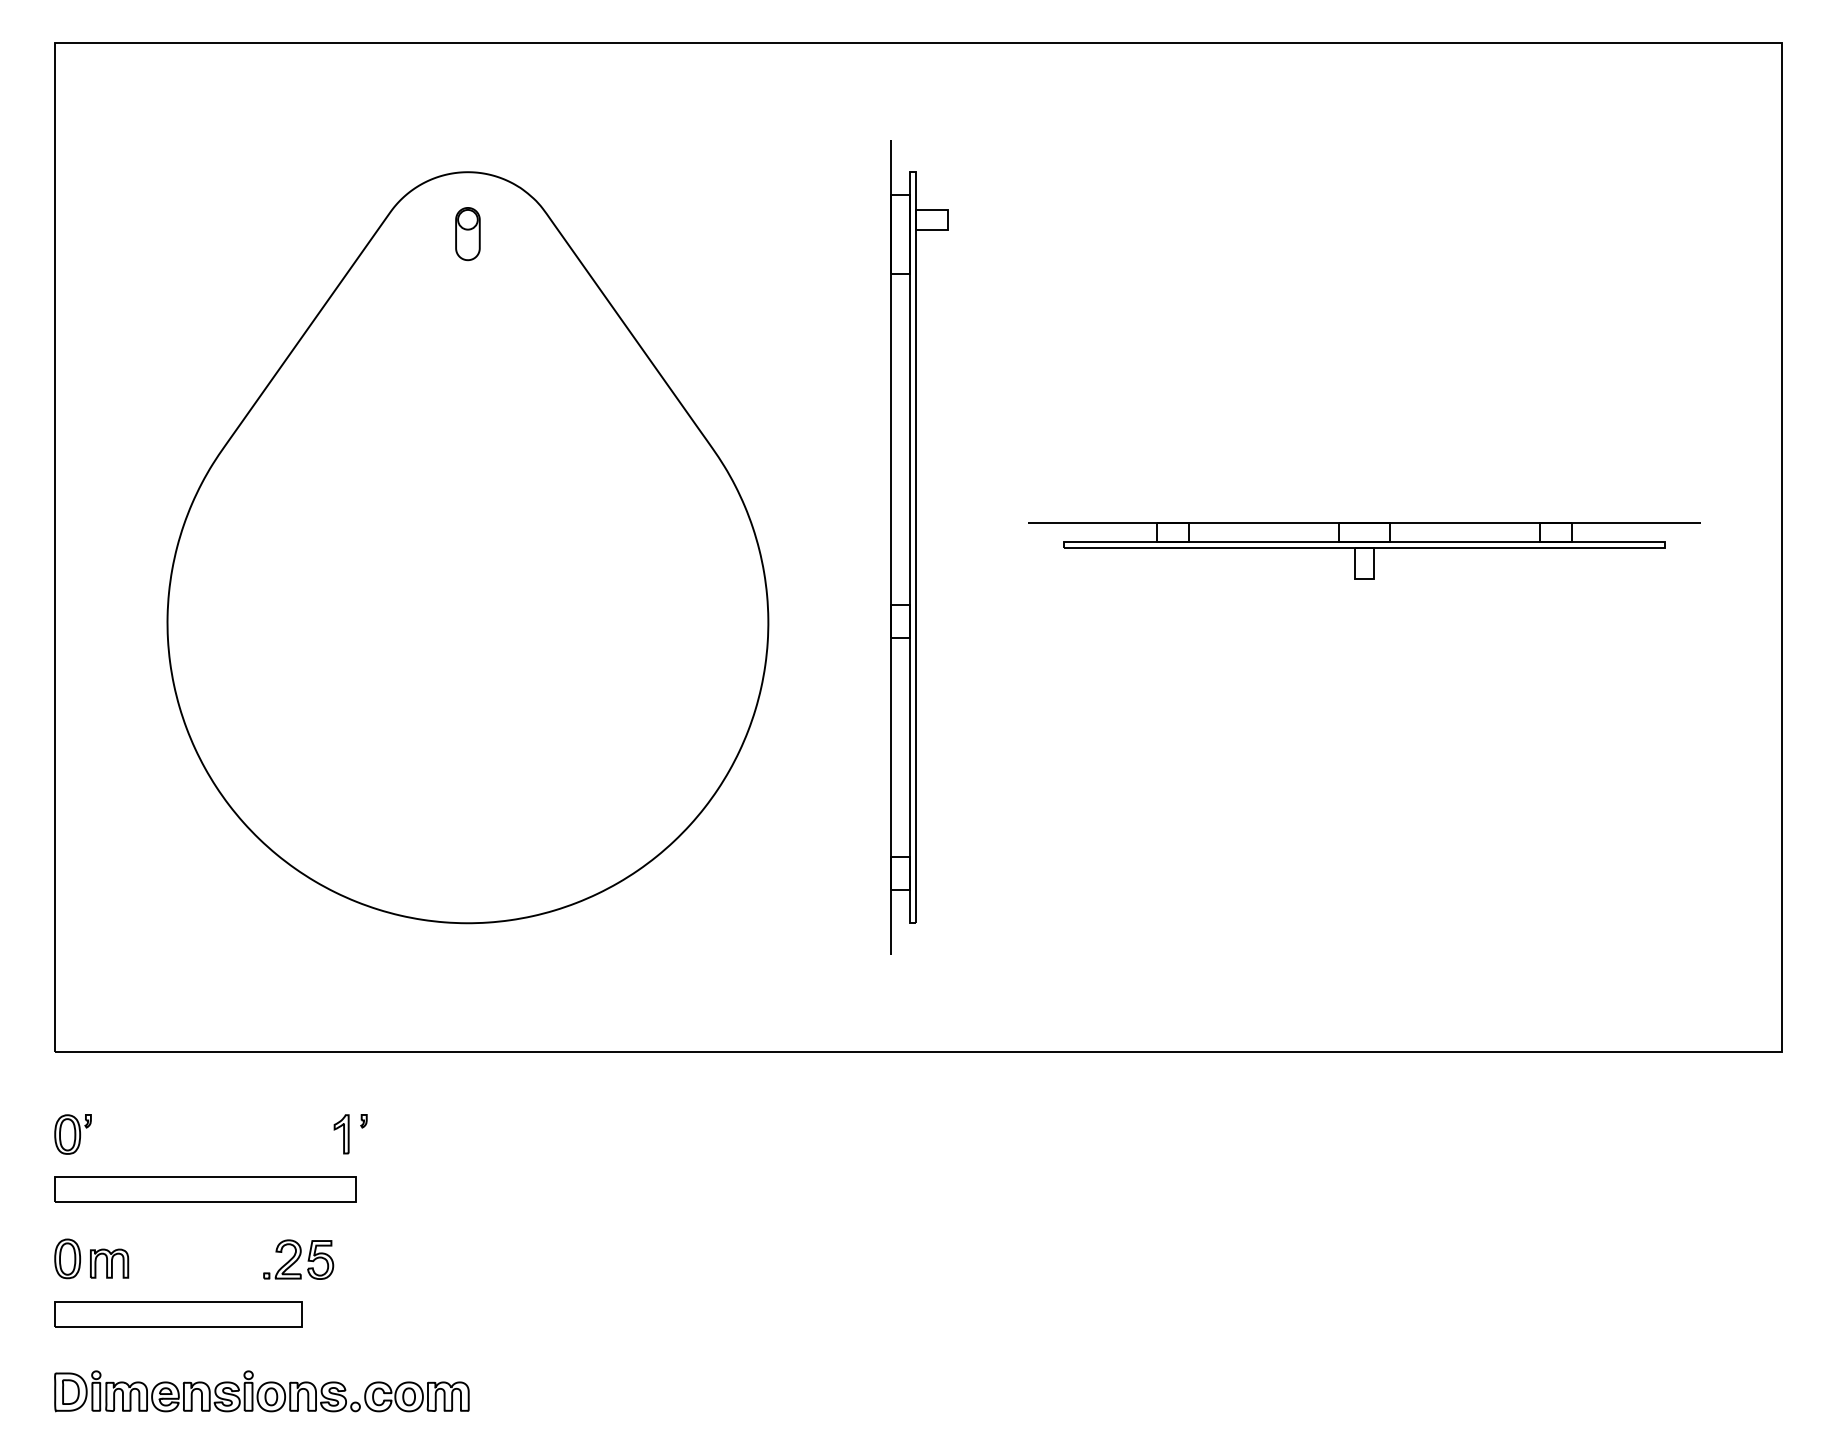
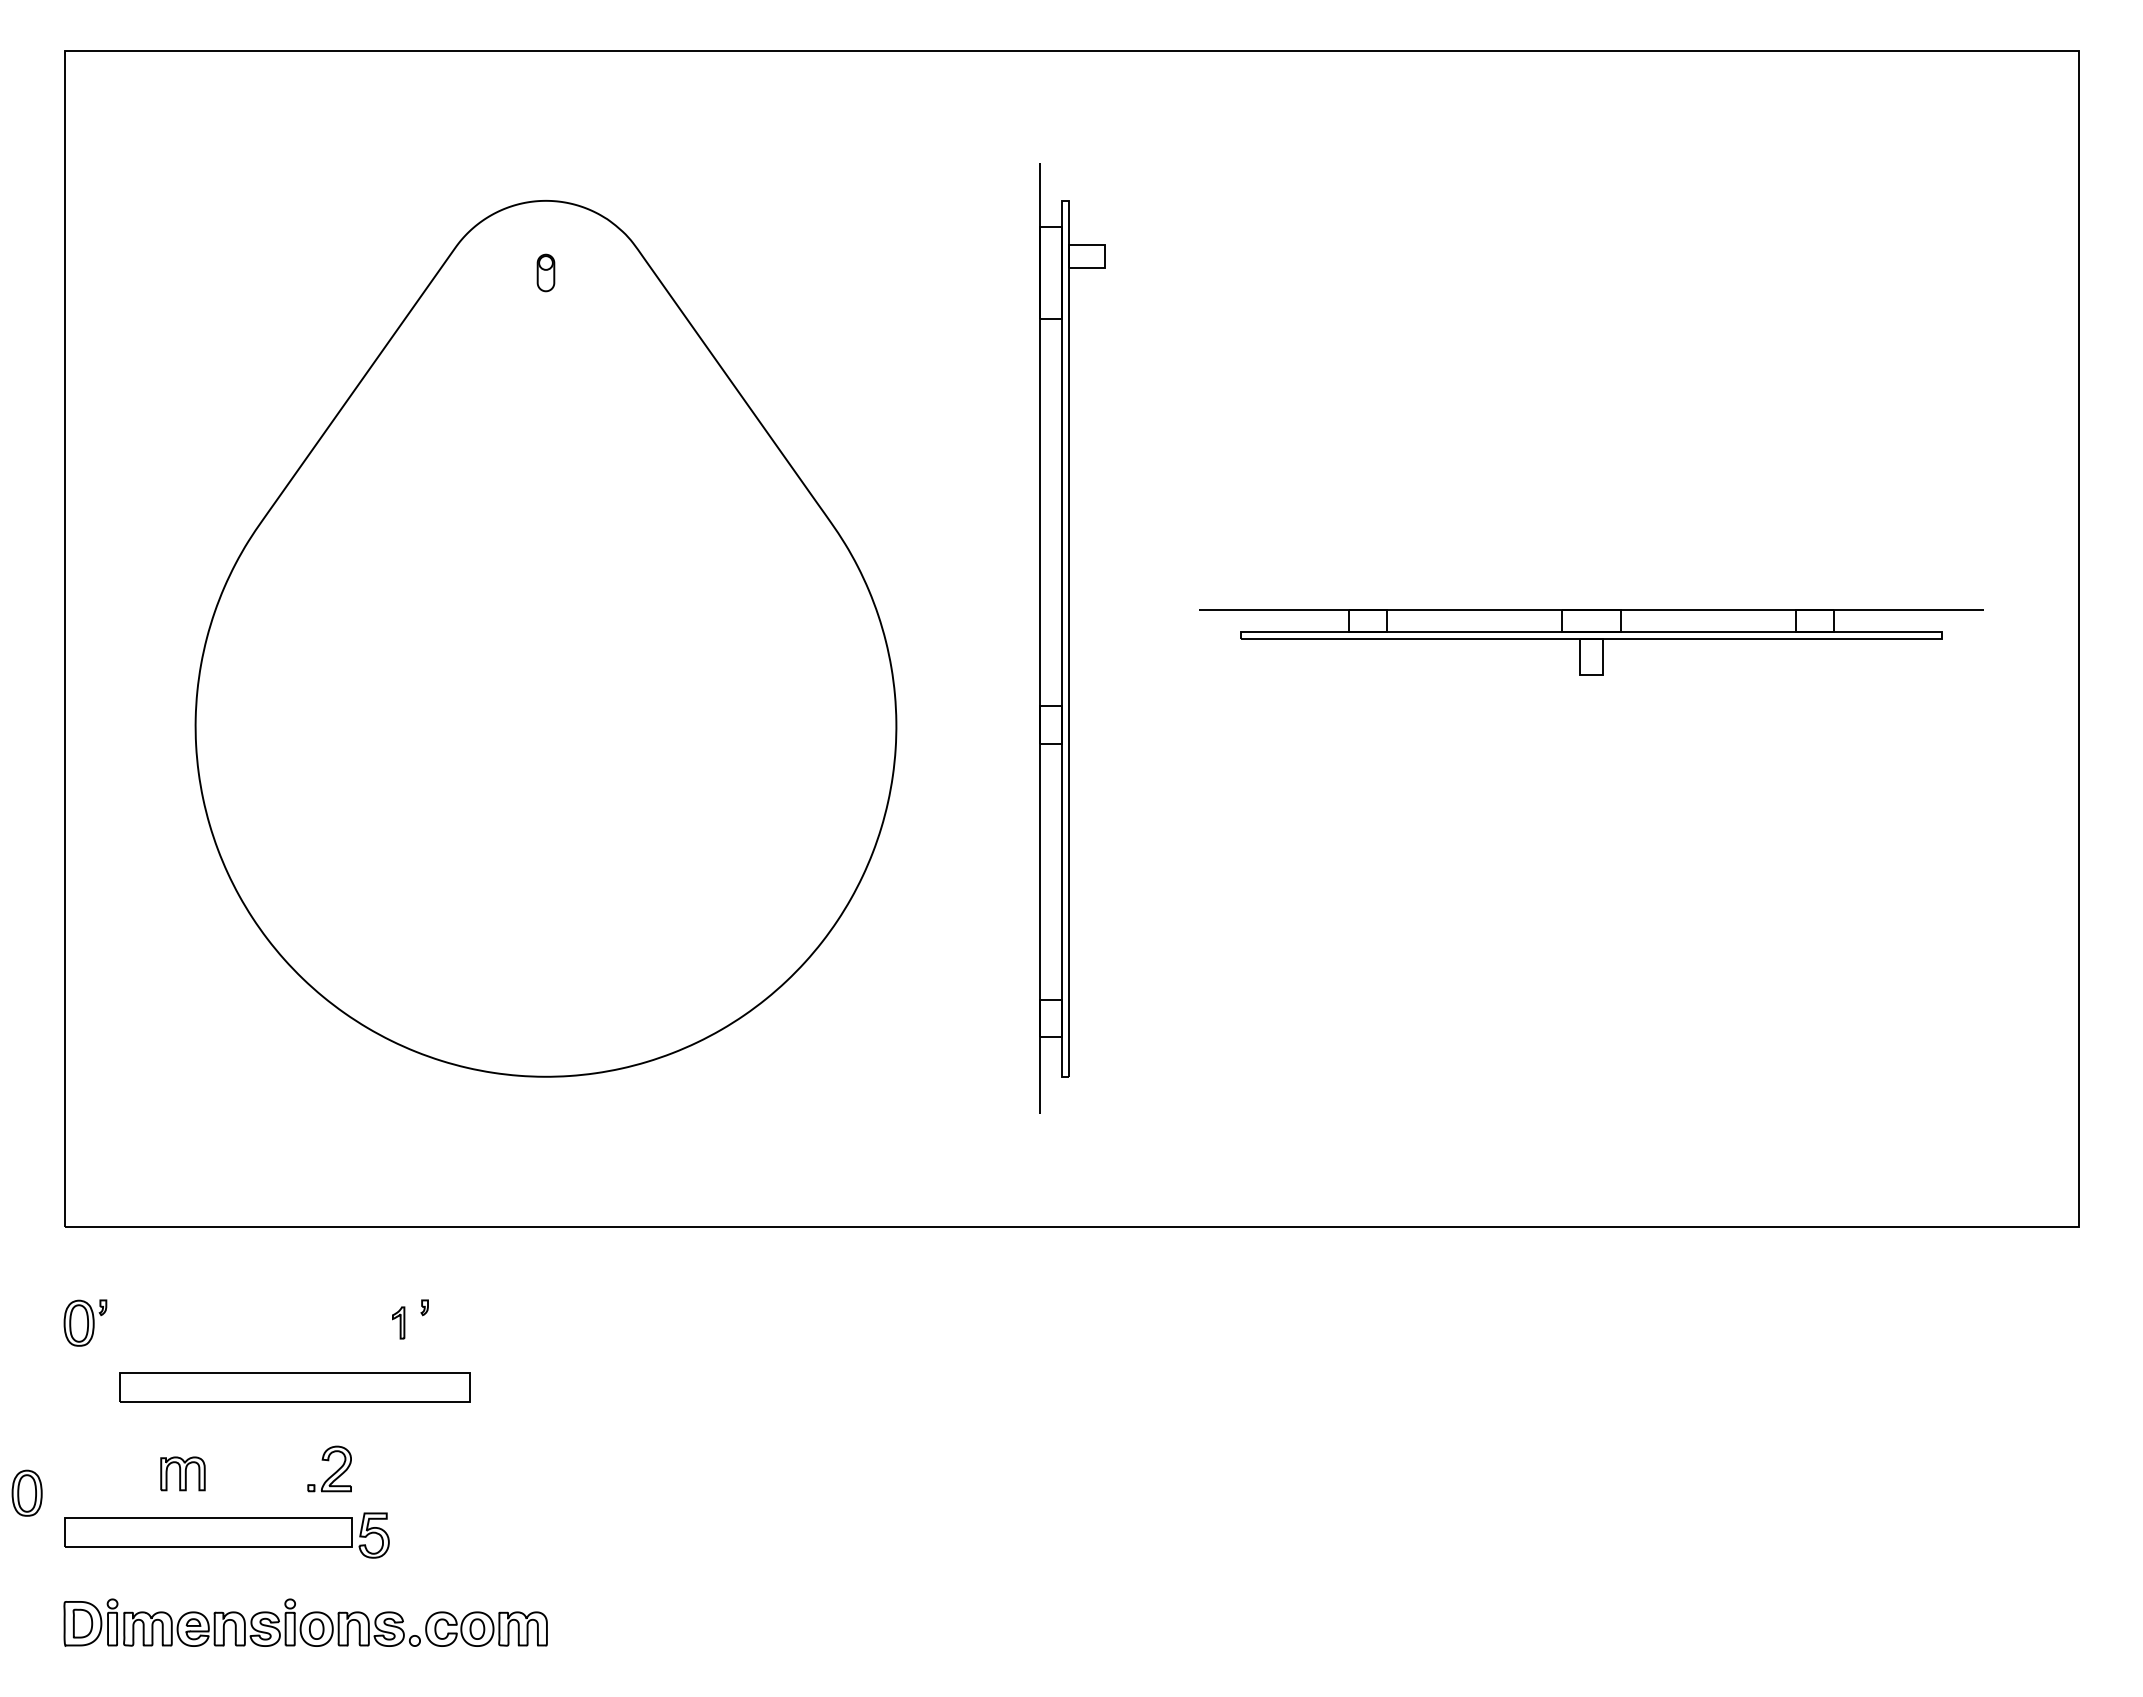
part: (467, 233) -> (545, 272), size x0.6
part: (341, 1133) -> (398, 1322), size x0.7
part: (205, 1189) -> (294, 1387), moved
part: (67, 1258) -> (26, 1492), moved
part: (320, 1259) -> (373, 1535), moved
part: (109, 1263) -> (182, 1473), moved

